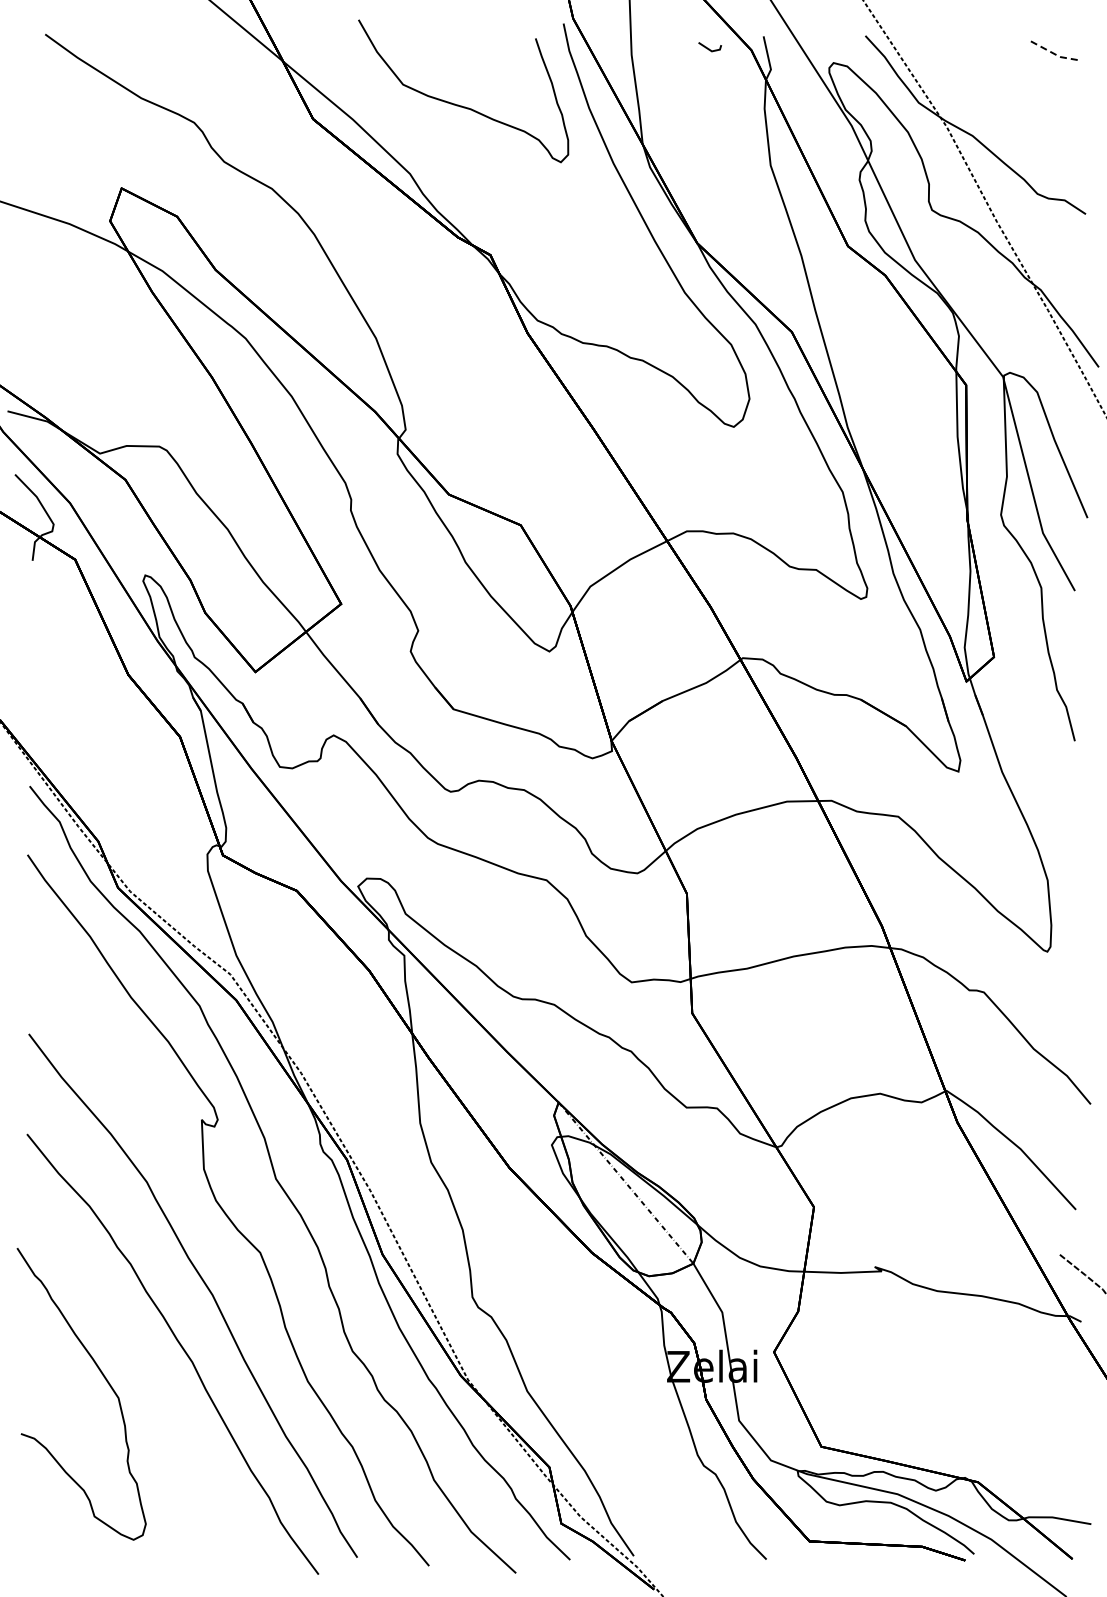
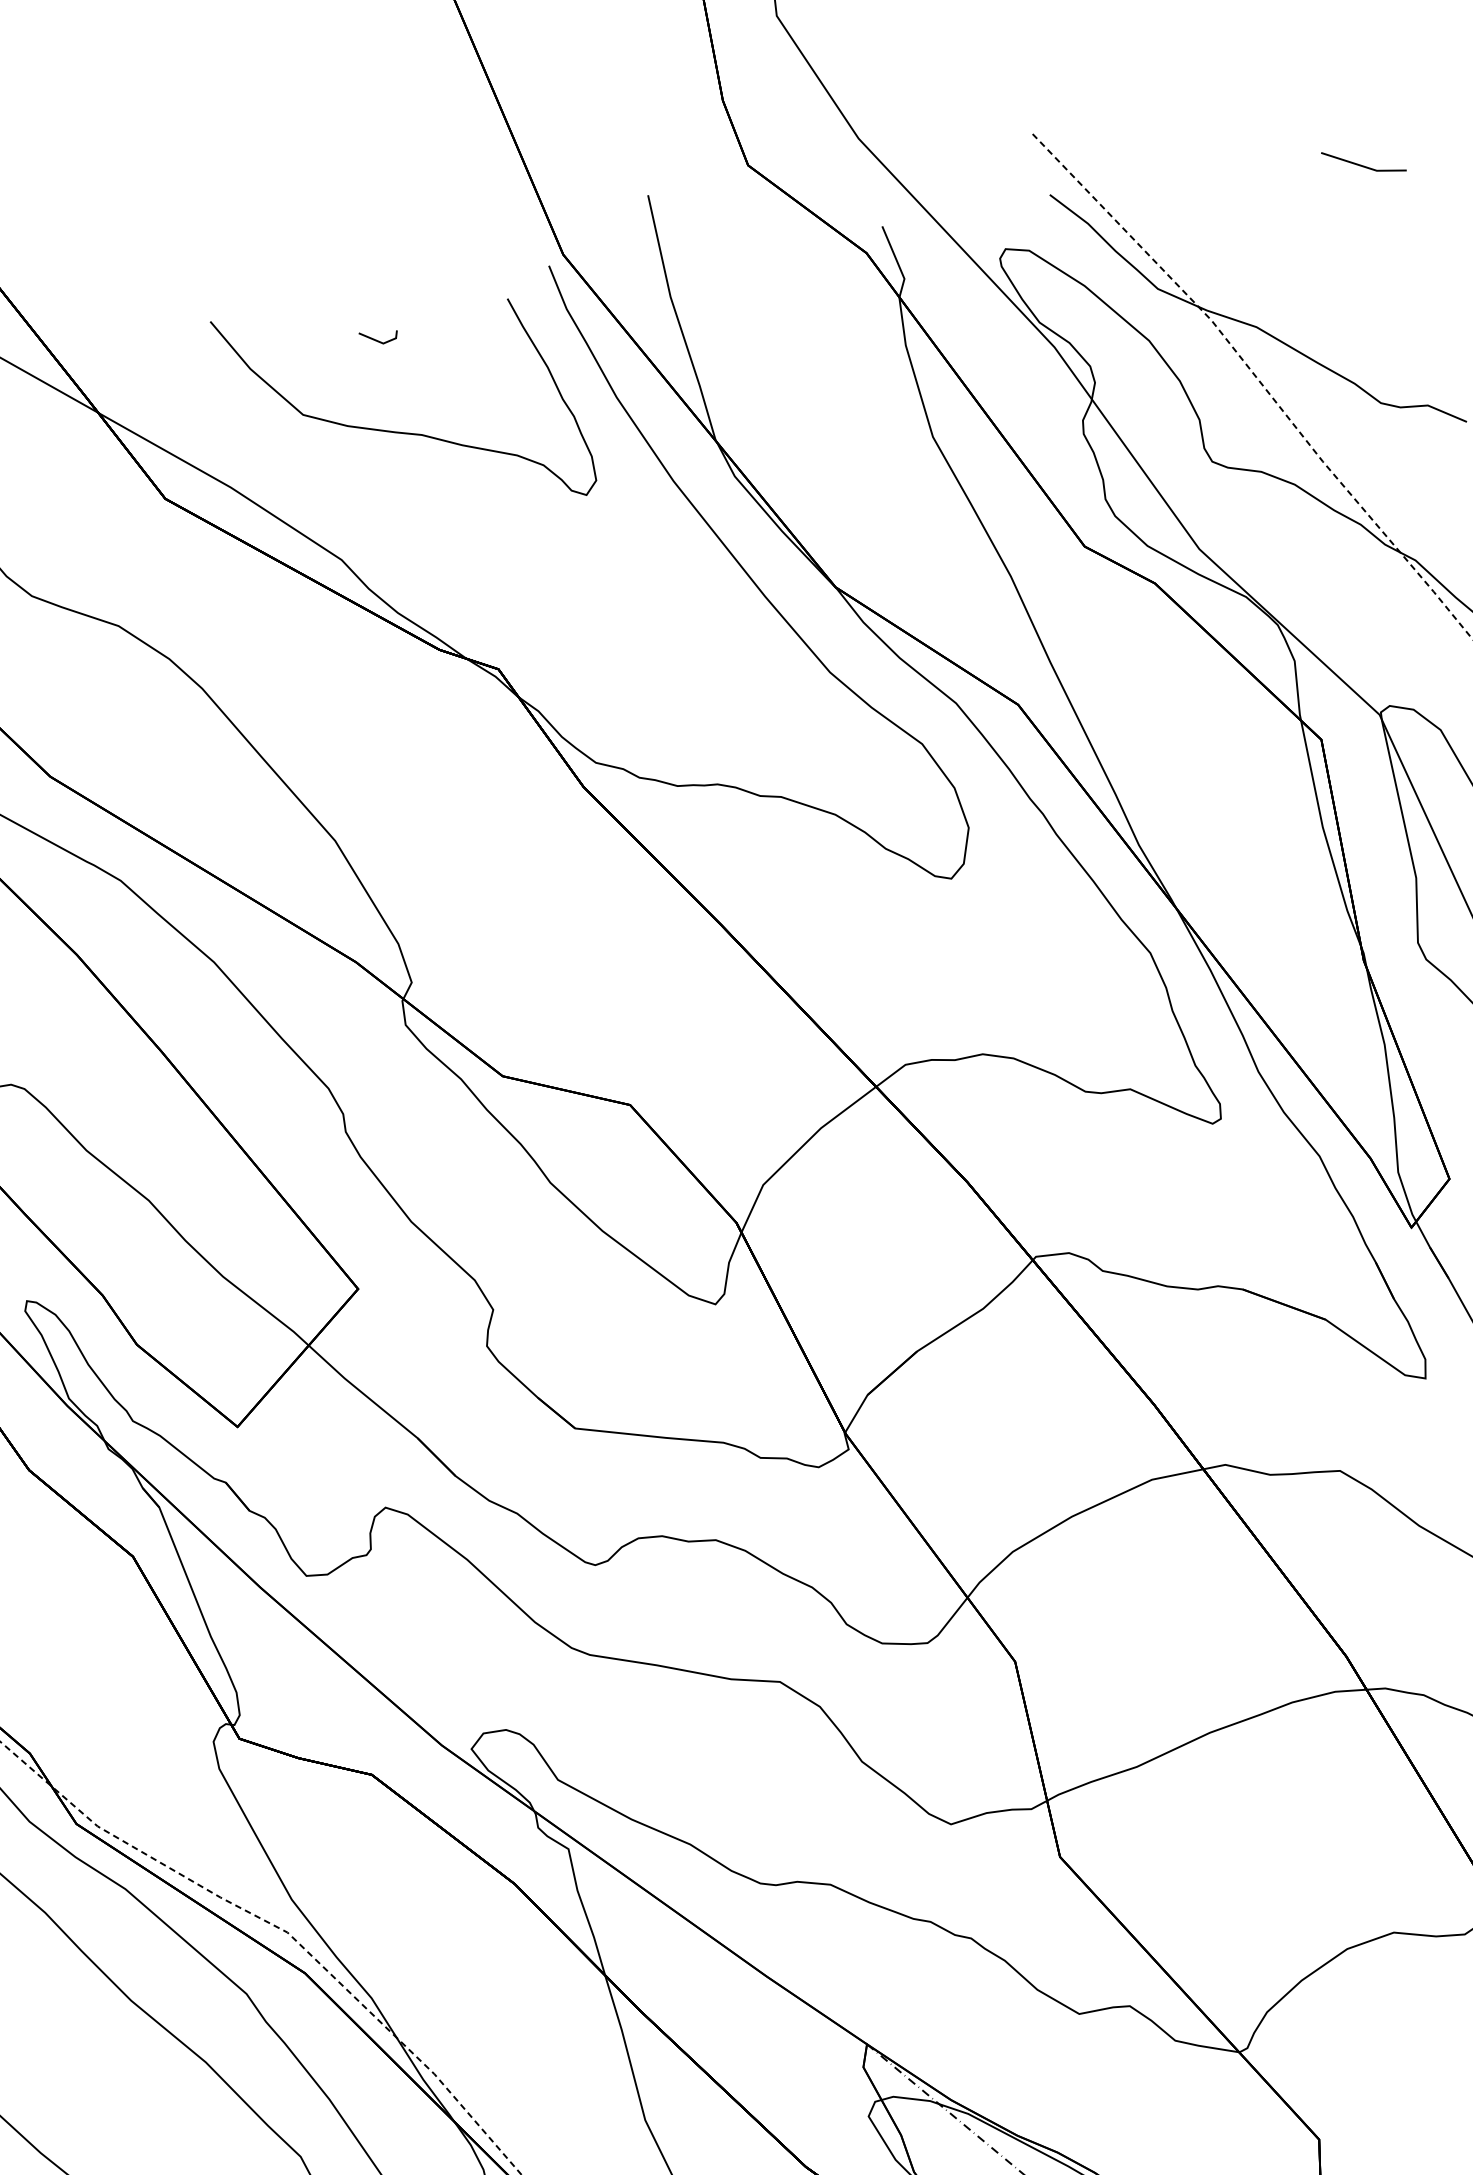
line: (709, 48) -> (378, 339), moved
line: (1053, 53) -> (1364, 166), dashed -> solid

